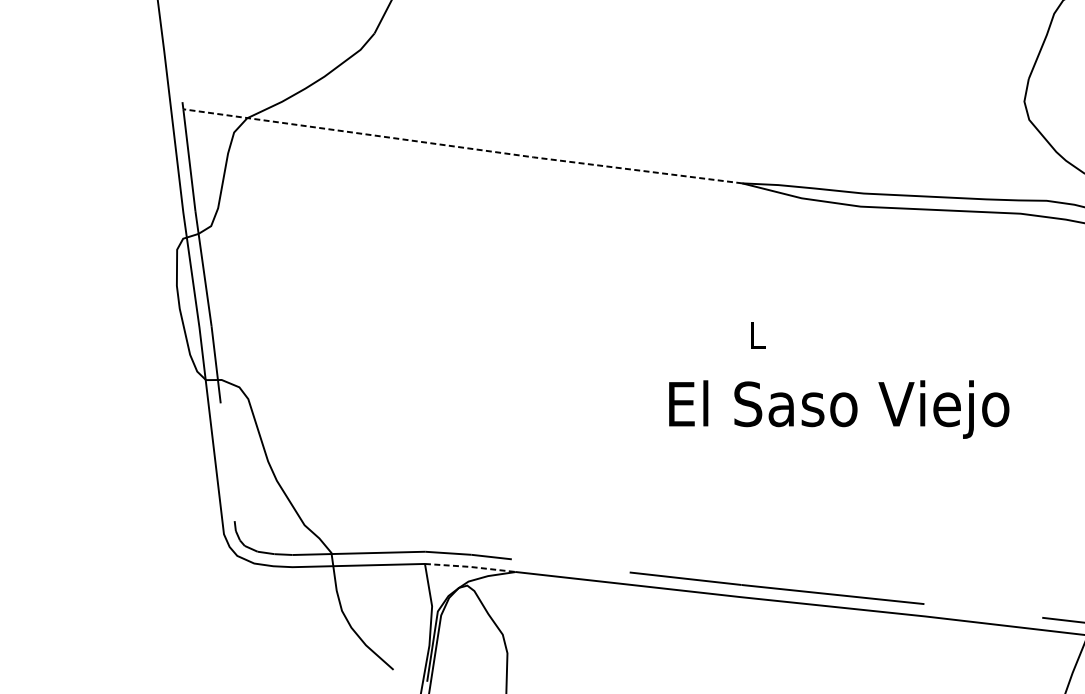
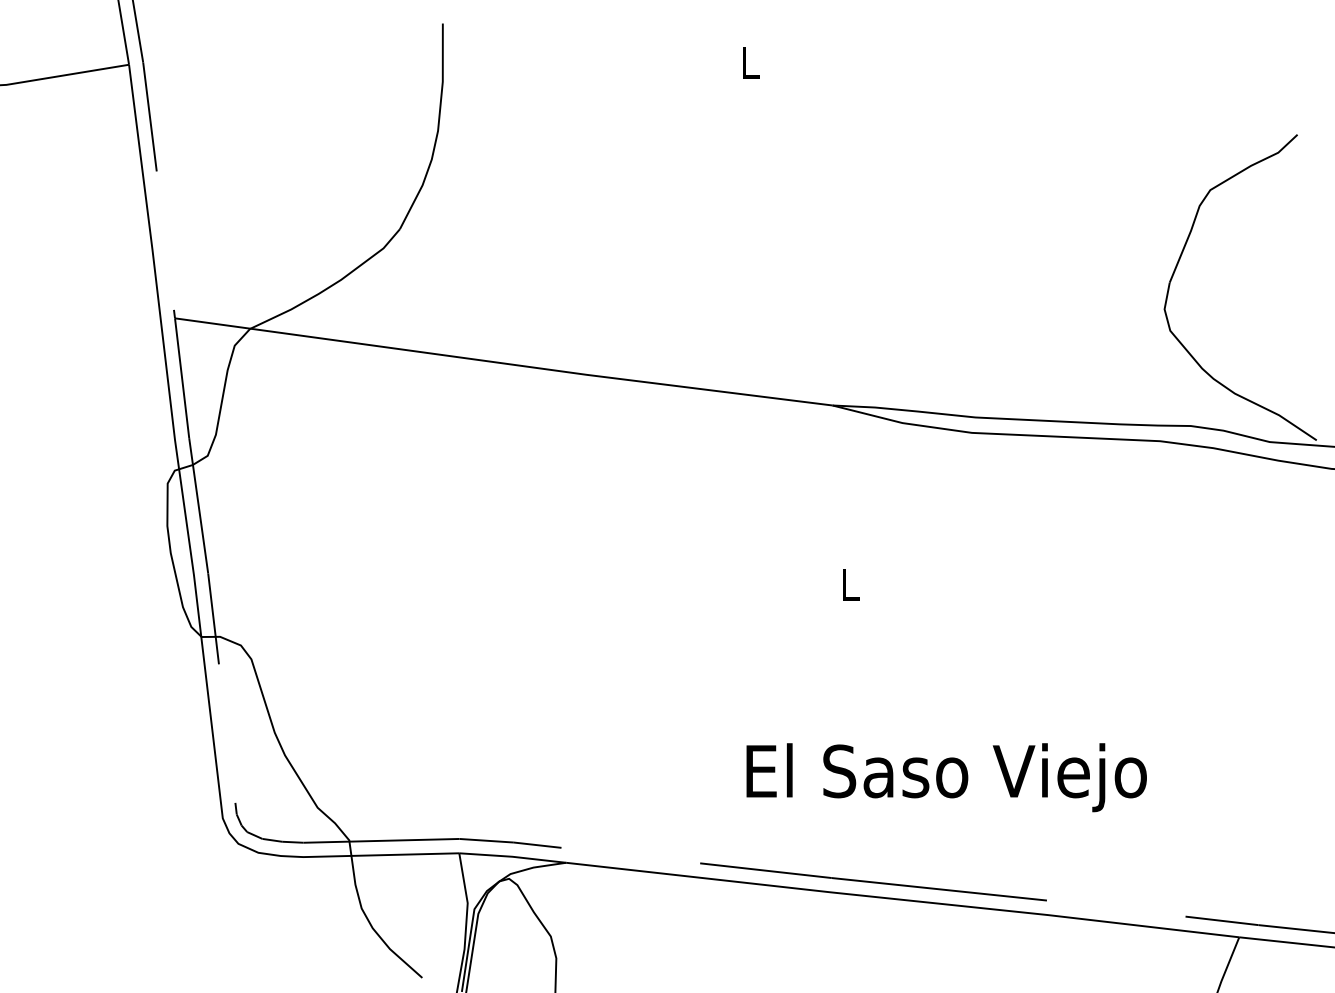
line: (462, 147) -> (503, 363), dashed -> solid
text: (839, 409) -> (946, 777), moved
line: (470, 566) -> (512, 856), dashed -> solid

